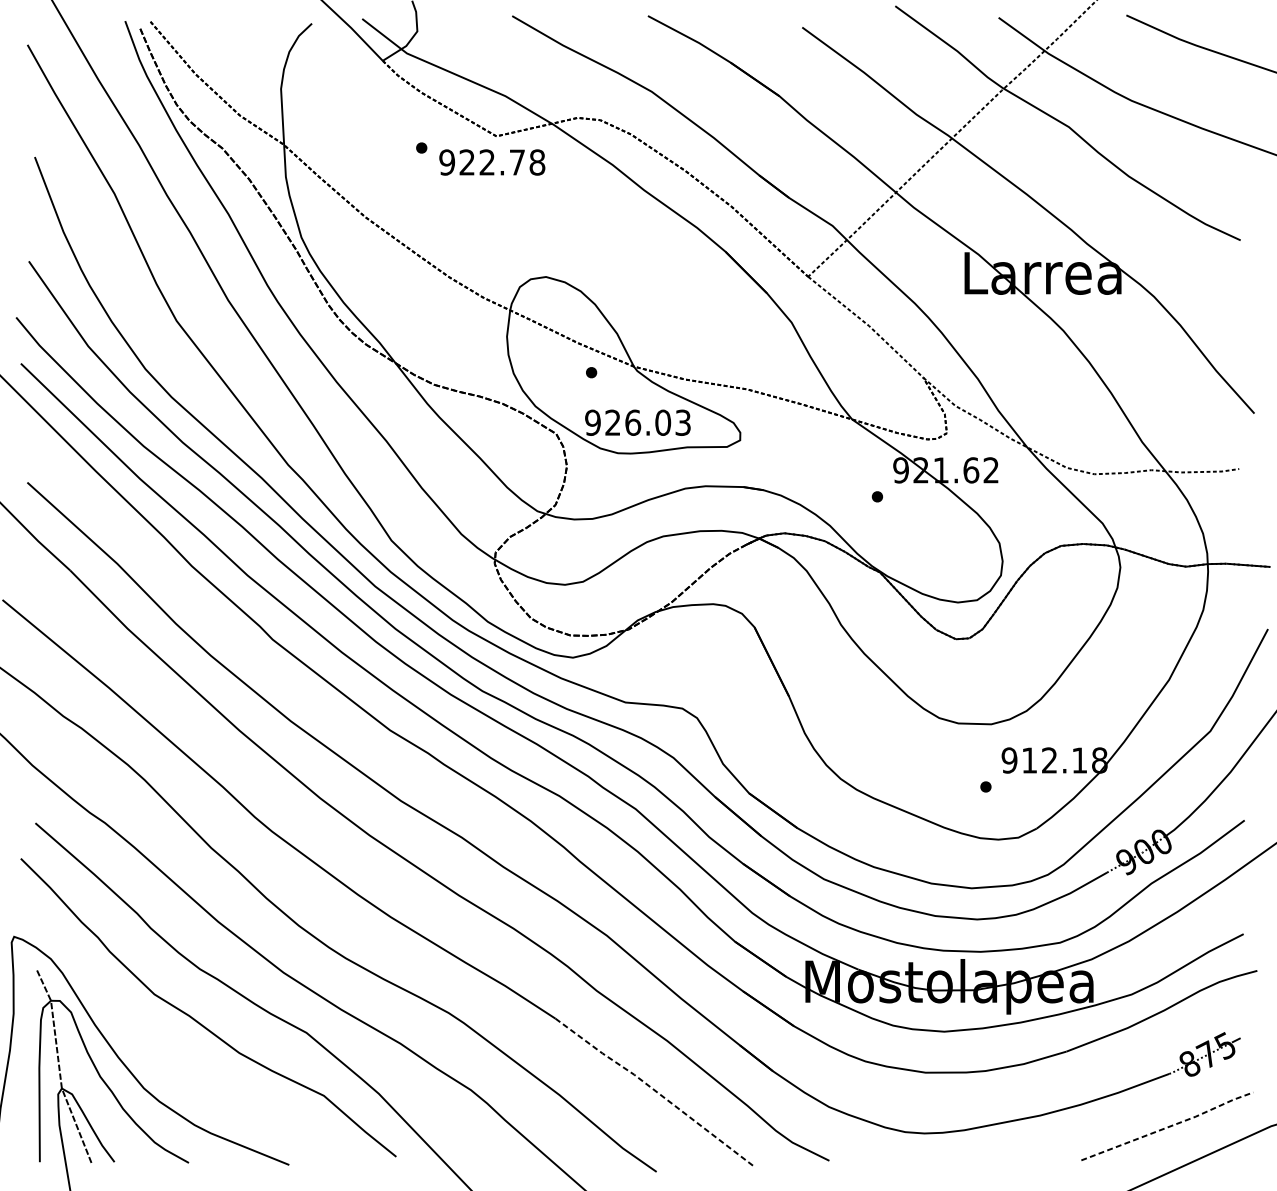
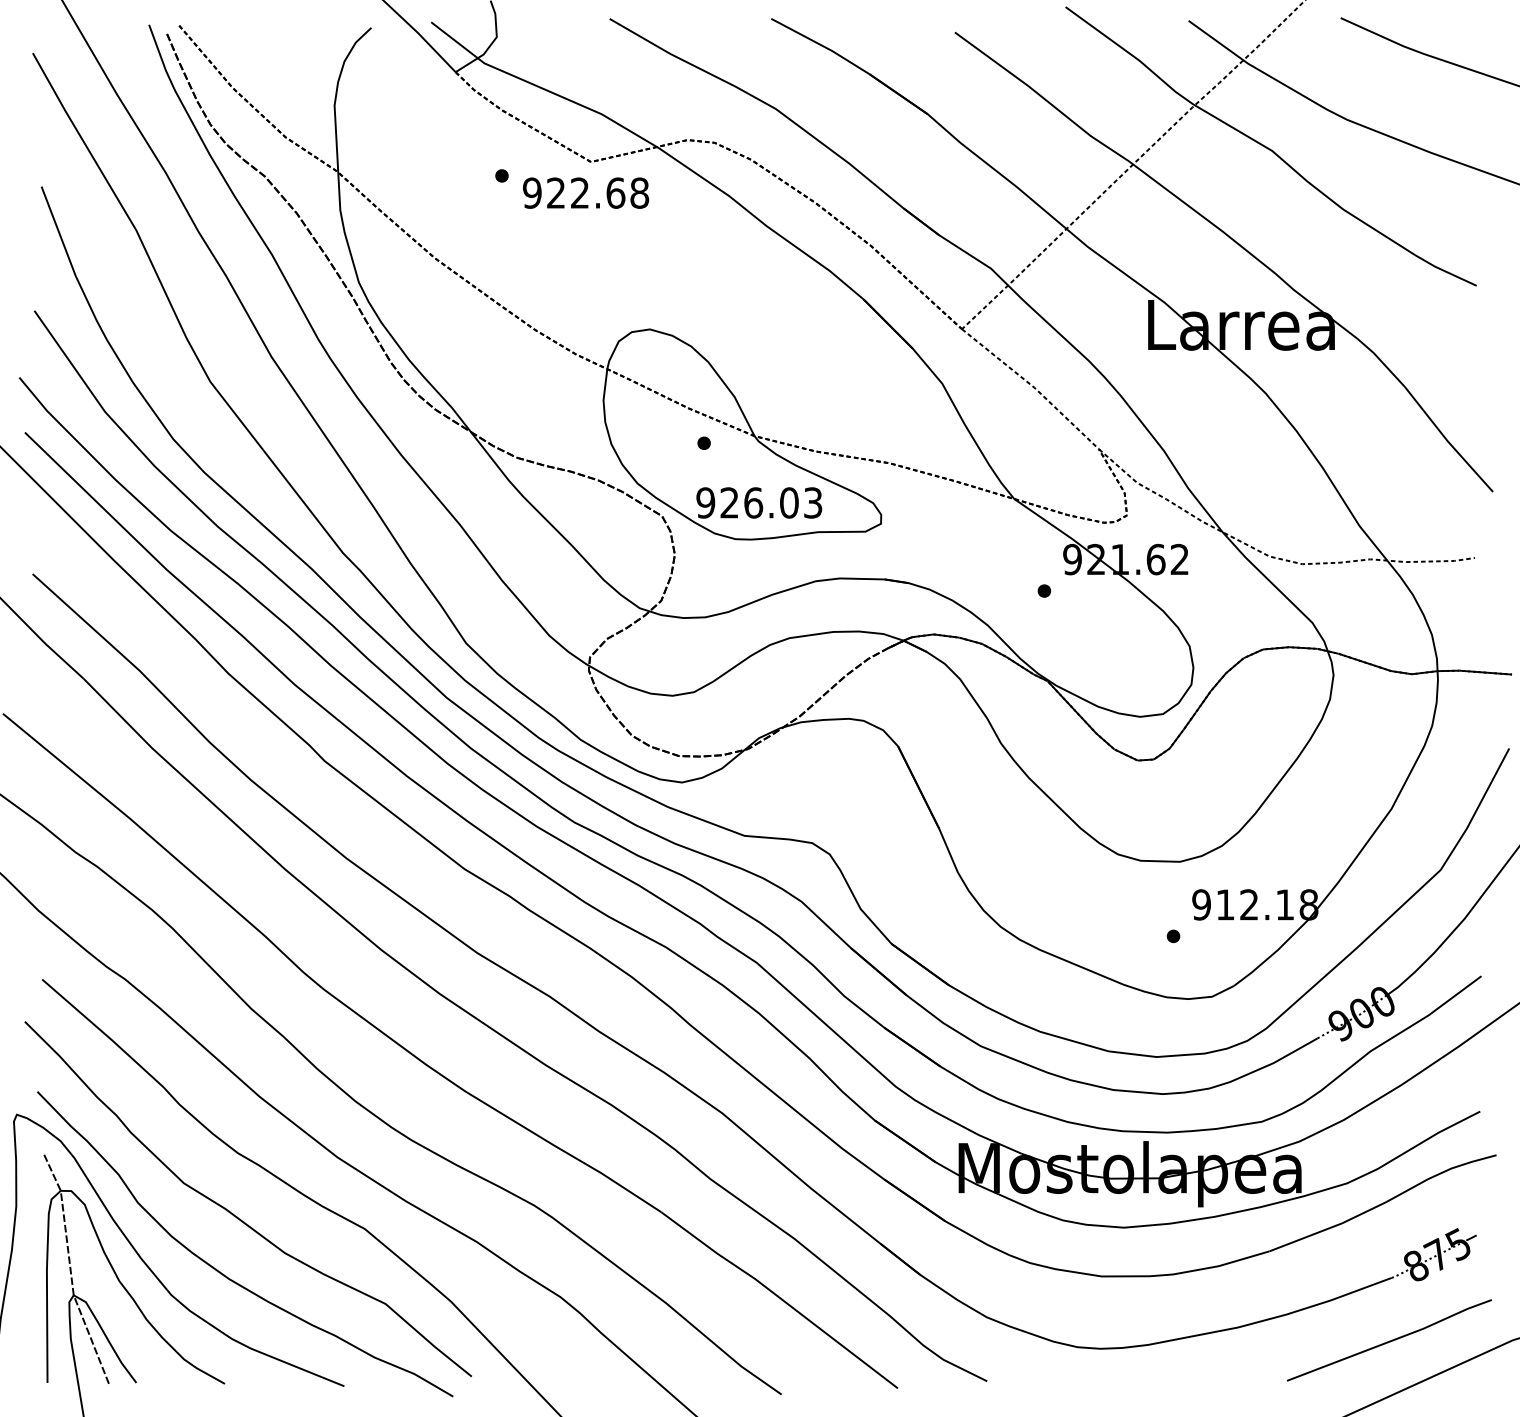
text: (517, 161) -> (615, 192), 922.78 -> 922.68
curve: (187, 1070) -> (223, 1273), added
line: (654, 1090) -> (779, 1297), dashed -> solid
line: (1169, 1126) -> (1391, 1340), dashed -> solid

